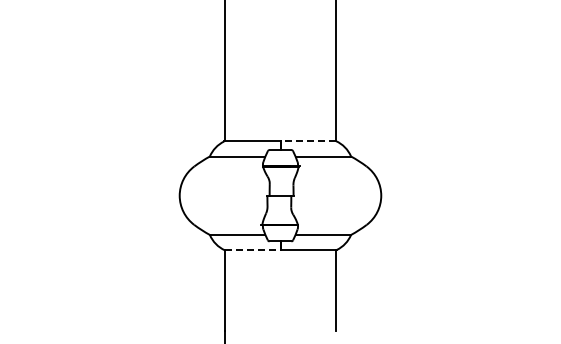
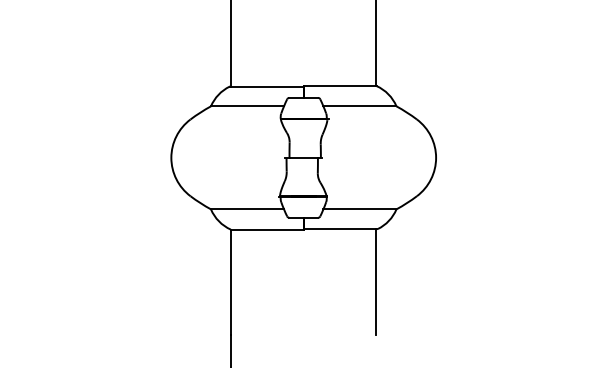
line: (308, 141) -> (340, 86), dashed -> solid
line: (252, 250) -> (266, 229), dashed -> solid

